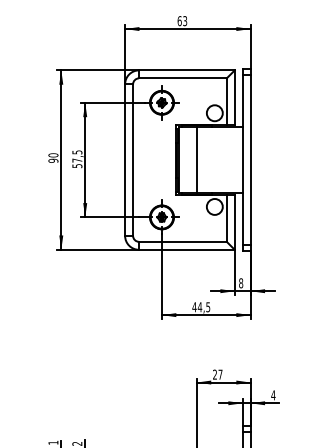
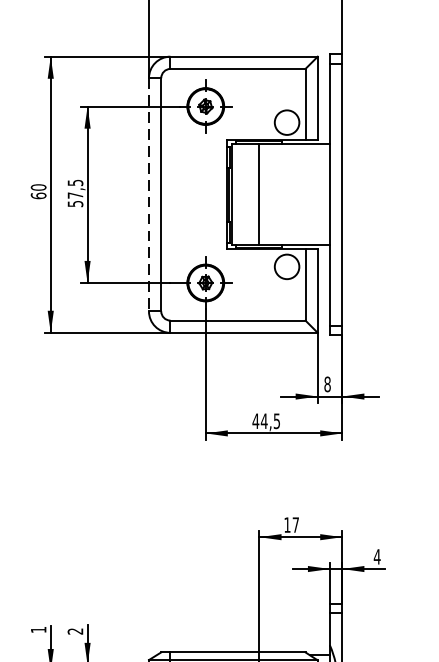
text: (53, 160) -> (38, 195), 90 -> 60
line: (125, 160) -> (149, 195), solid -> dashed
text: (214, 374) -> (286, 524), 27 -> 17

